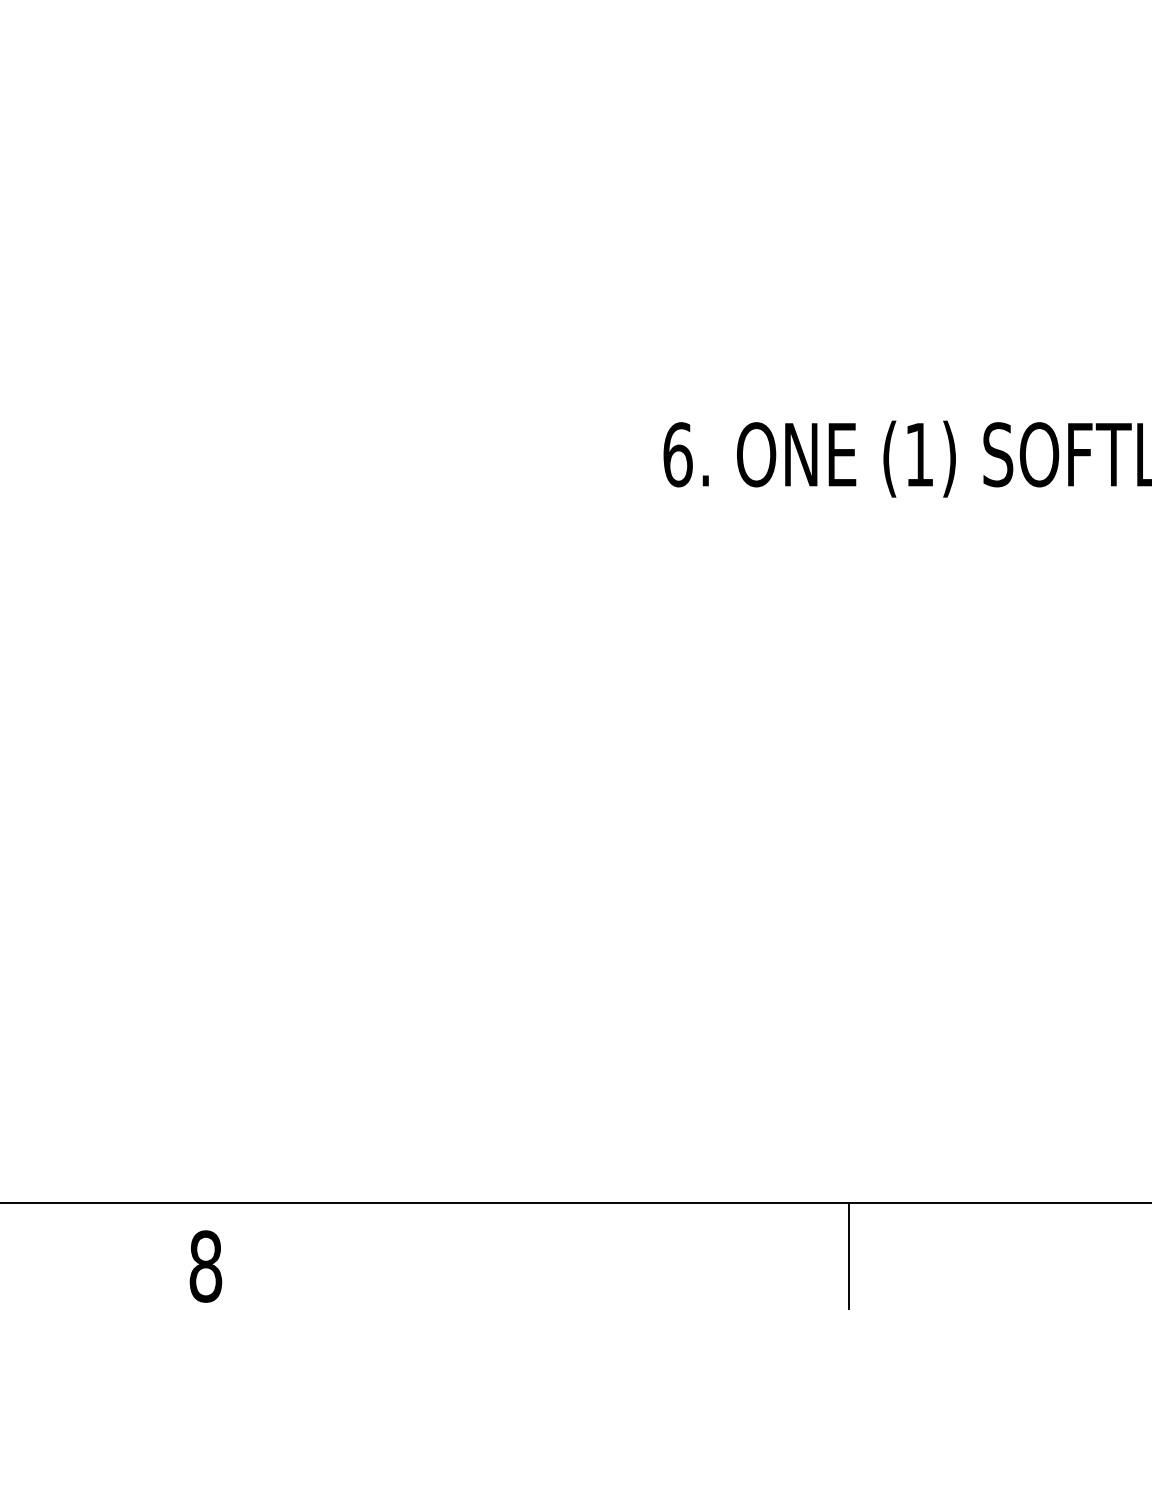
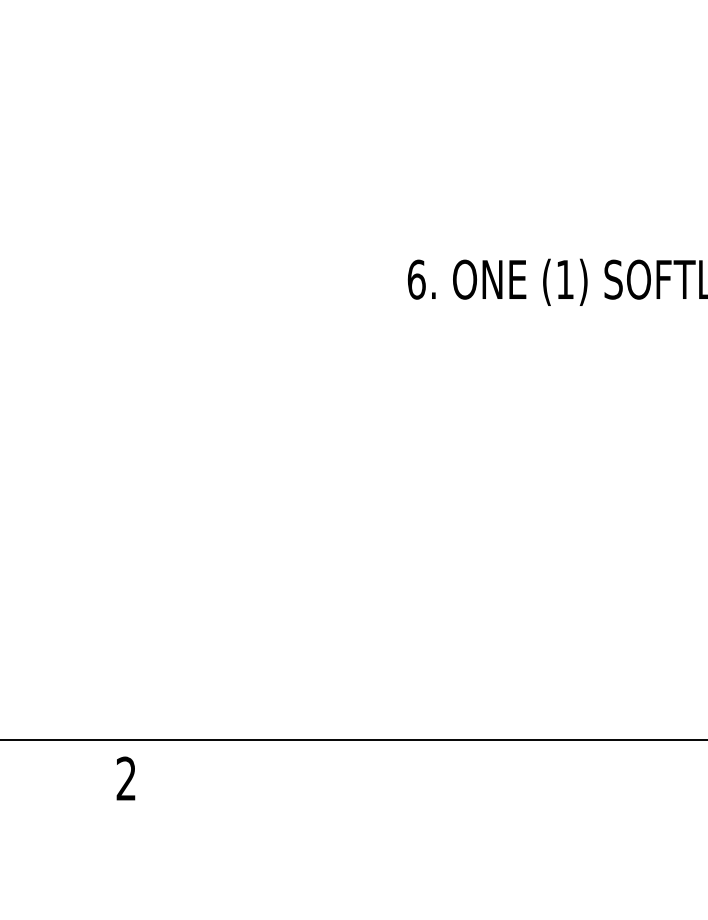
line: (848, 1254) -> (521, 771), removed
text: (205, 1266) -> (126, 778), 8 -> 2

